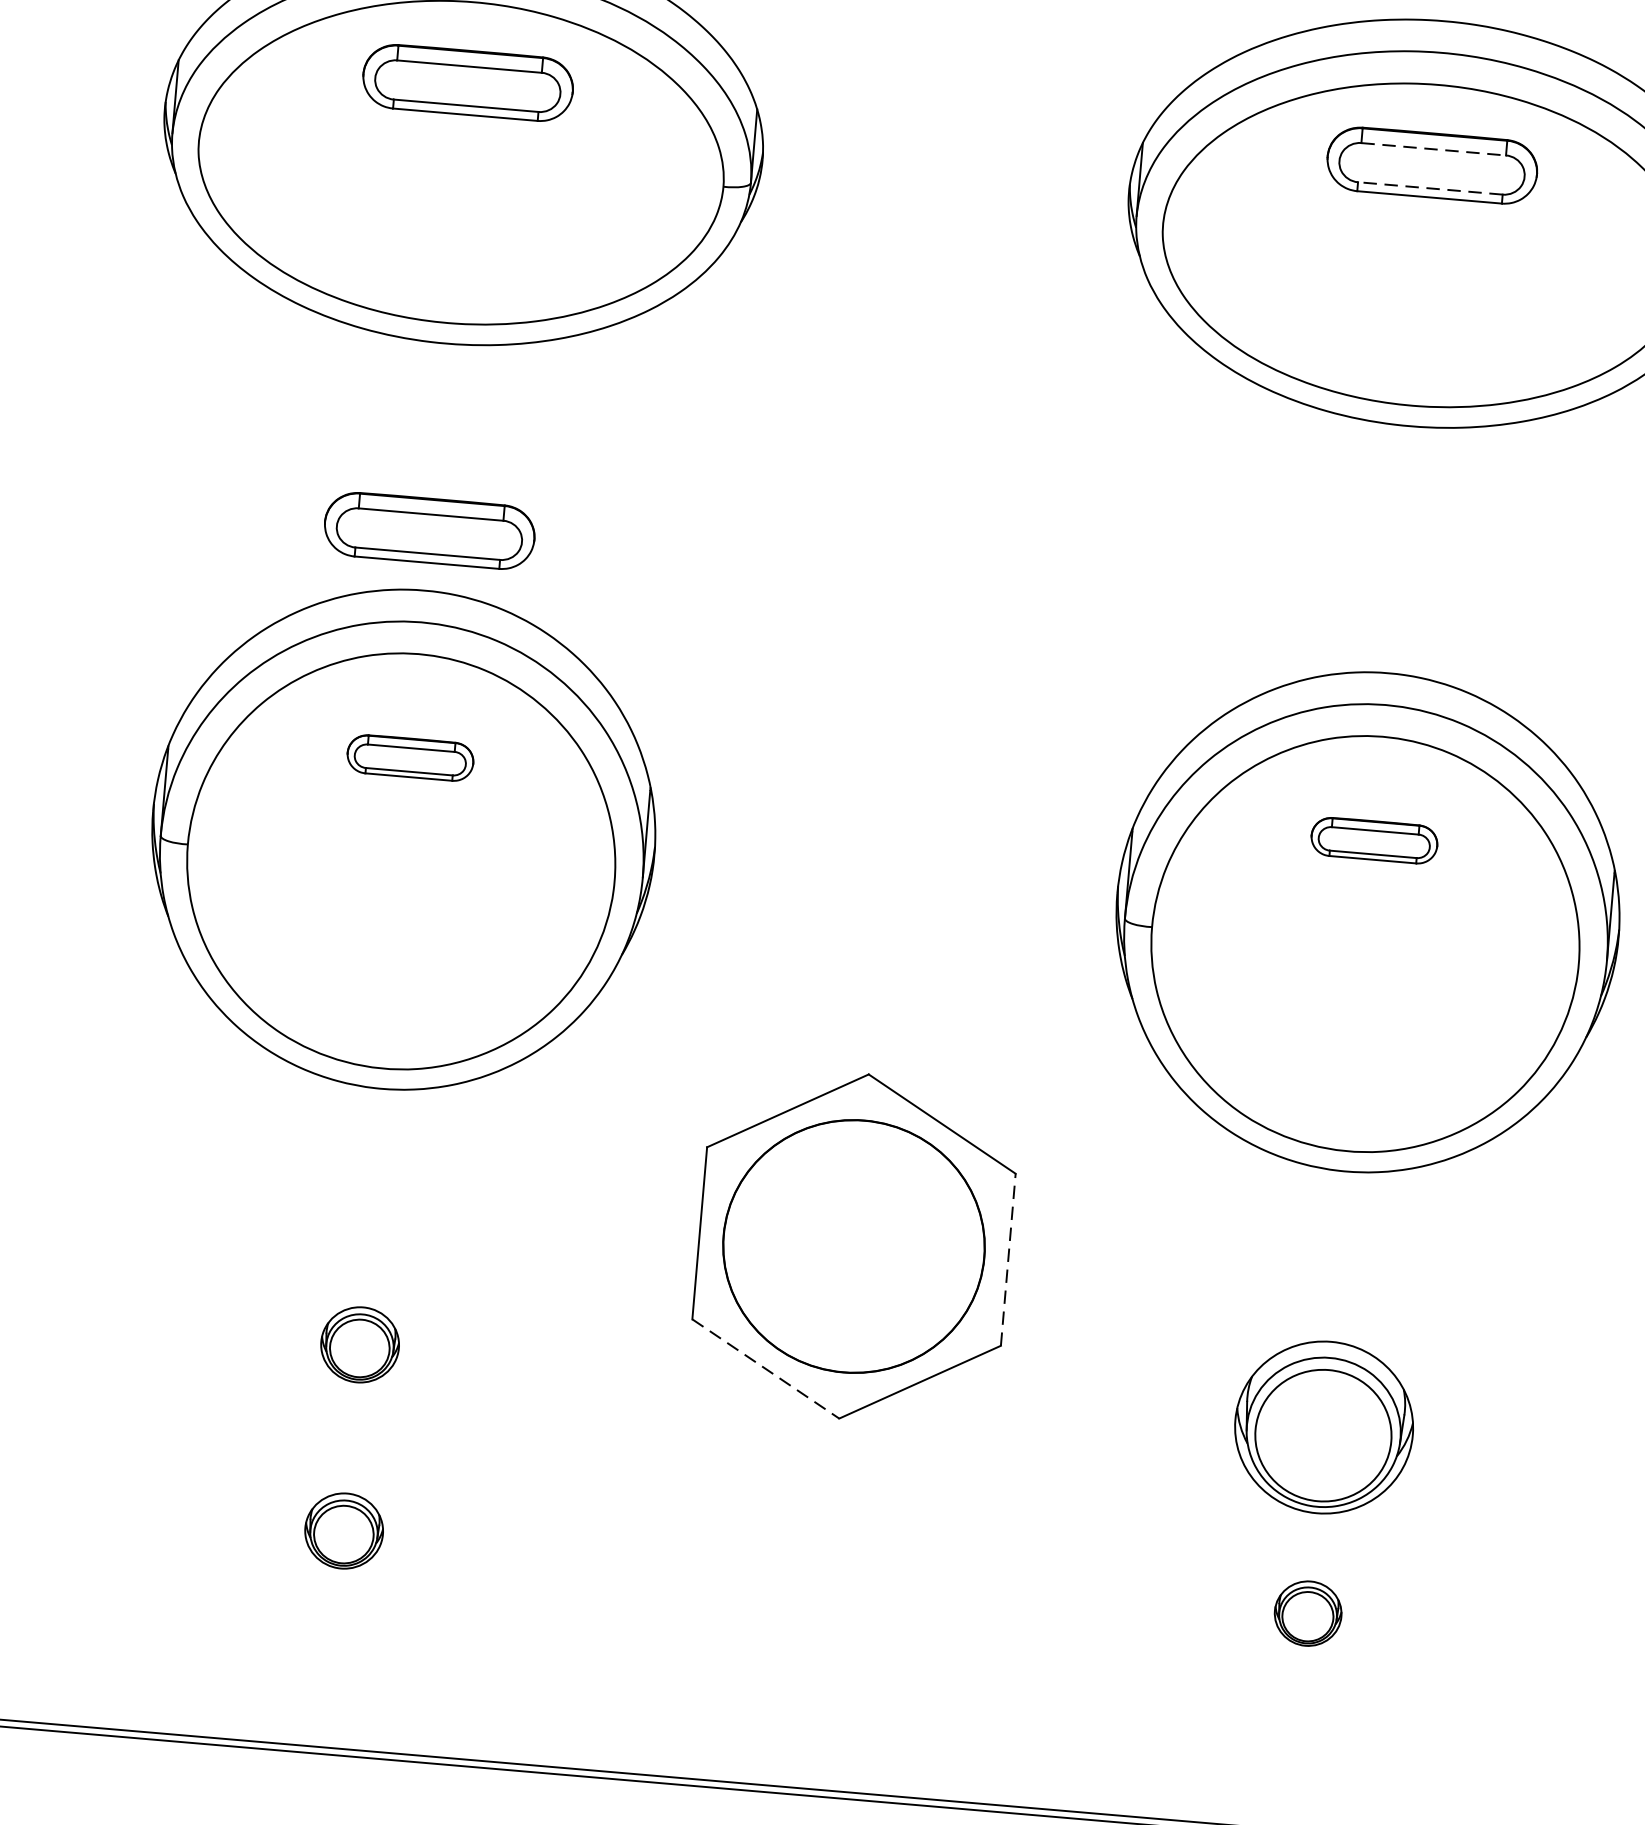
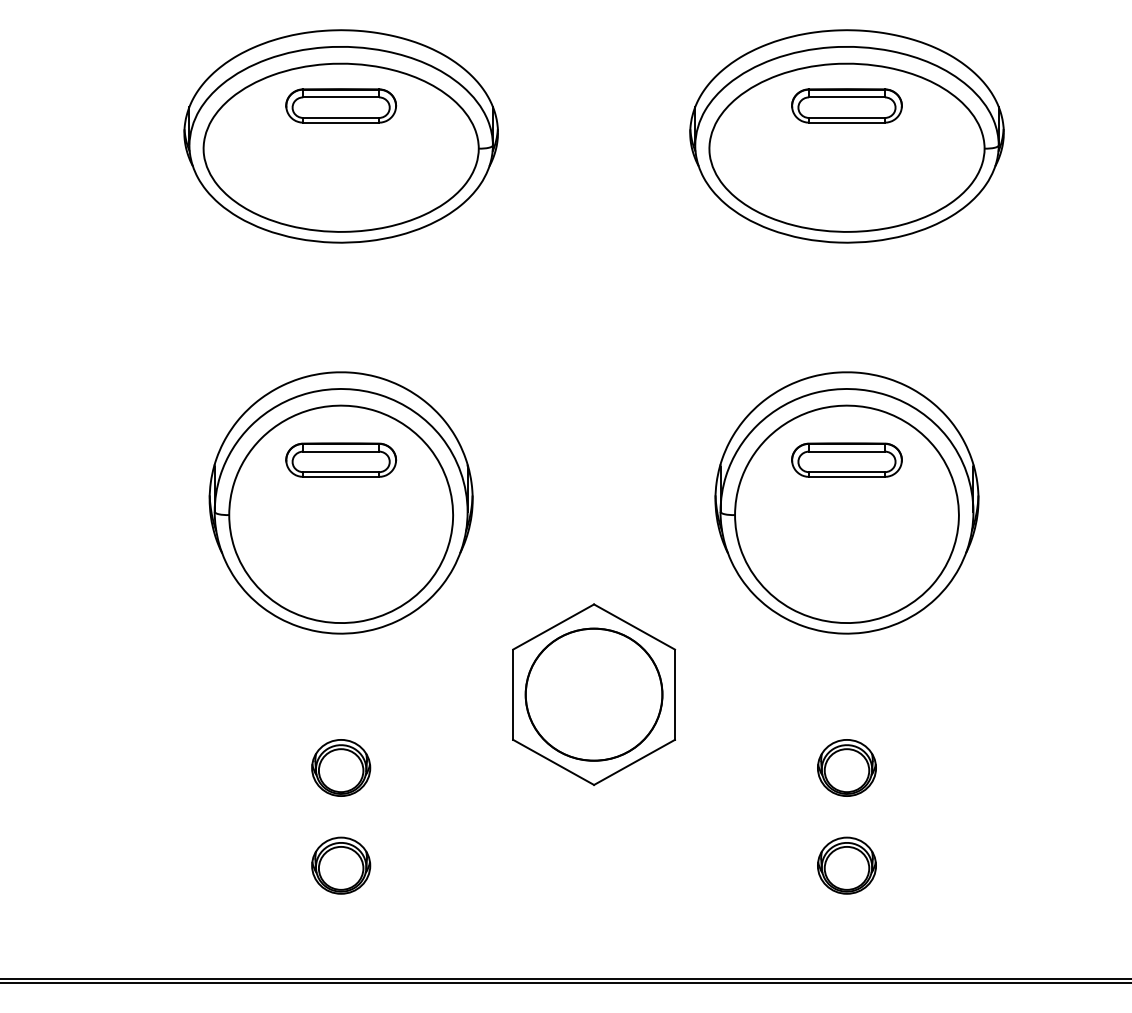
line: (1432, 149) -> (846, 97), dashed -> solid
line: (1429, 187) -> (846, 117), dashed -> solid
part: (430, 530) -> (341, 340), removed
part: (410, 756) -> (341, 459), size x1.67
part: (1373, 839) -> (846, 459), size x1.67
line: (1009, 1259) -> (675, 694), dashed -> solid
part: (360, 1343) -> (341, 767), size x1.43
line: (767, 1369) -> (554, 762), dashed -> solid
part: (1323, 1426) -> (846, 767), size x0.62
part: (344, 1530) -> (341, 865), size x1.43
part: (1307, 1613) -> (846, 865), size x1.67

